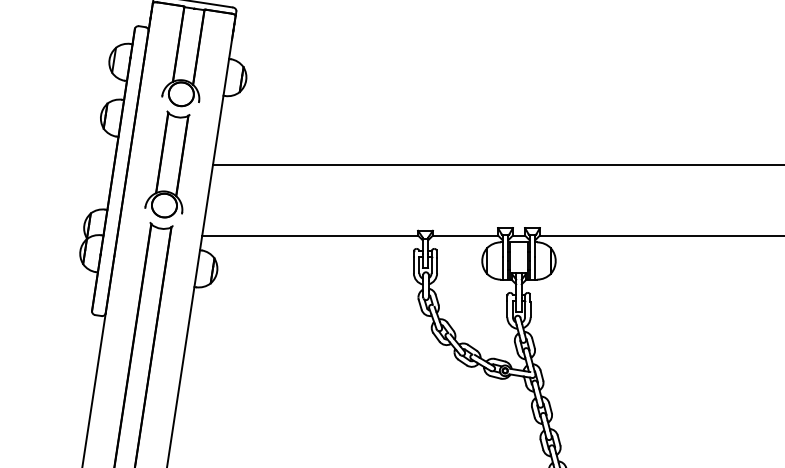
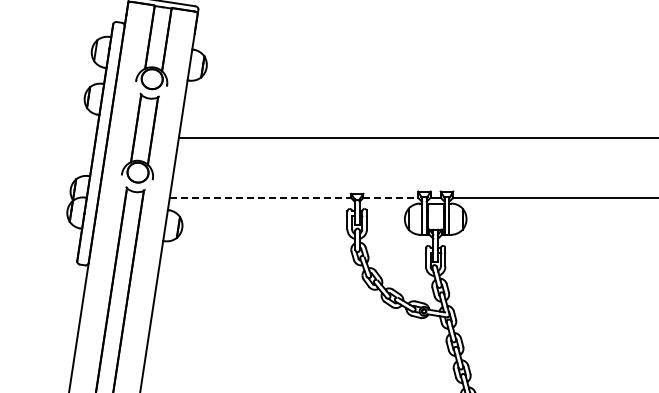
line: (310, 235) -> (260, 197), solid -> dashed
line: (466, 235) -> (391, 197), solid -> dashed

